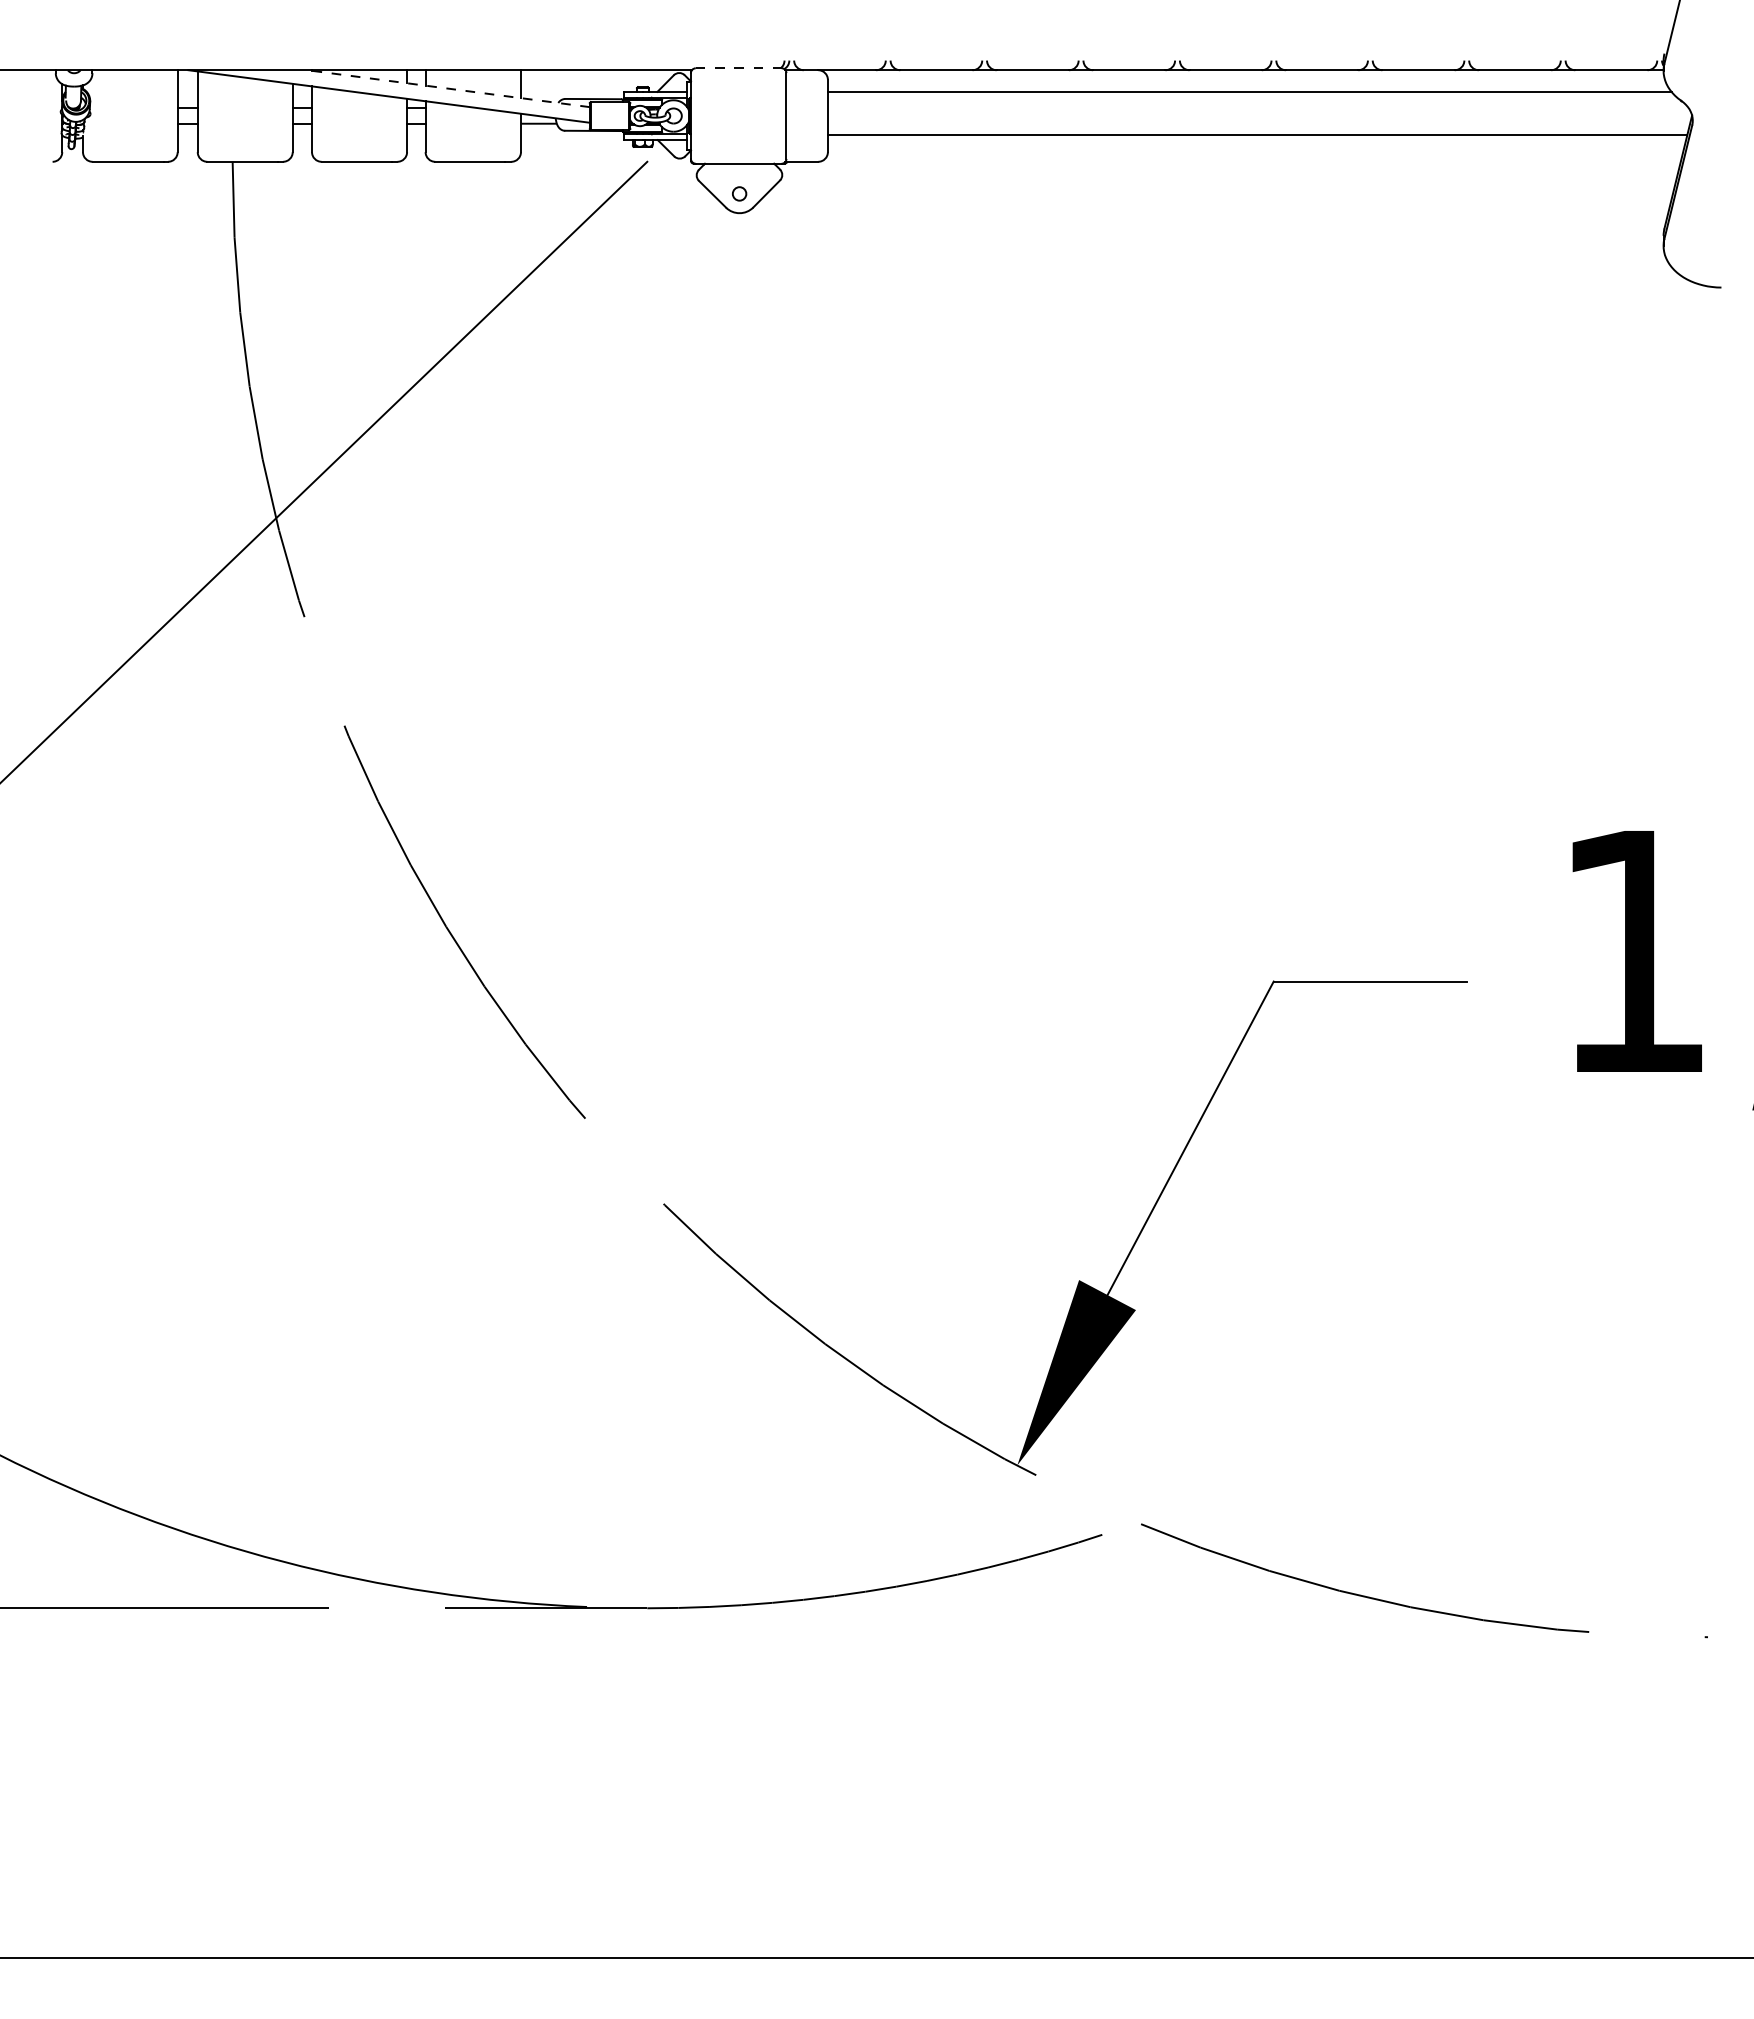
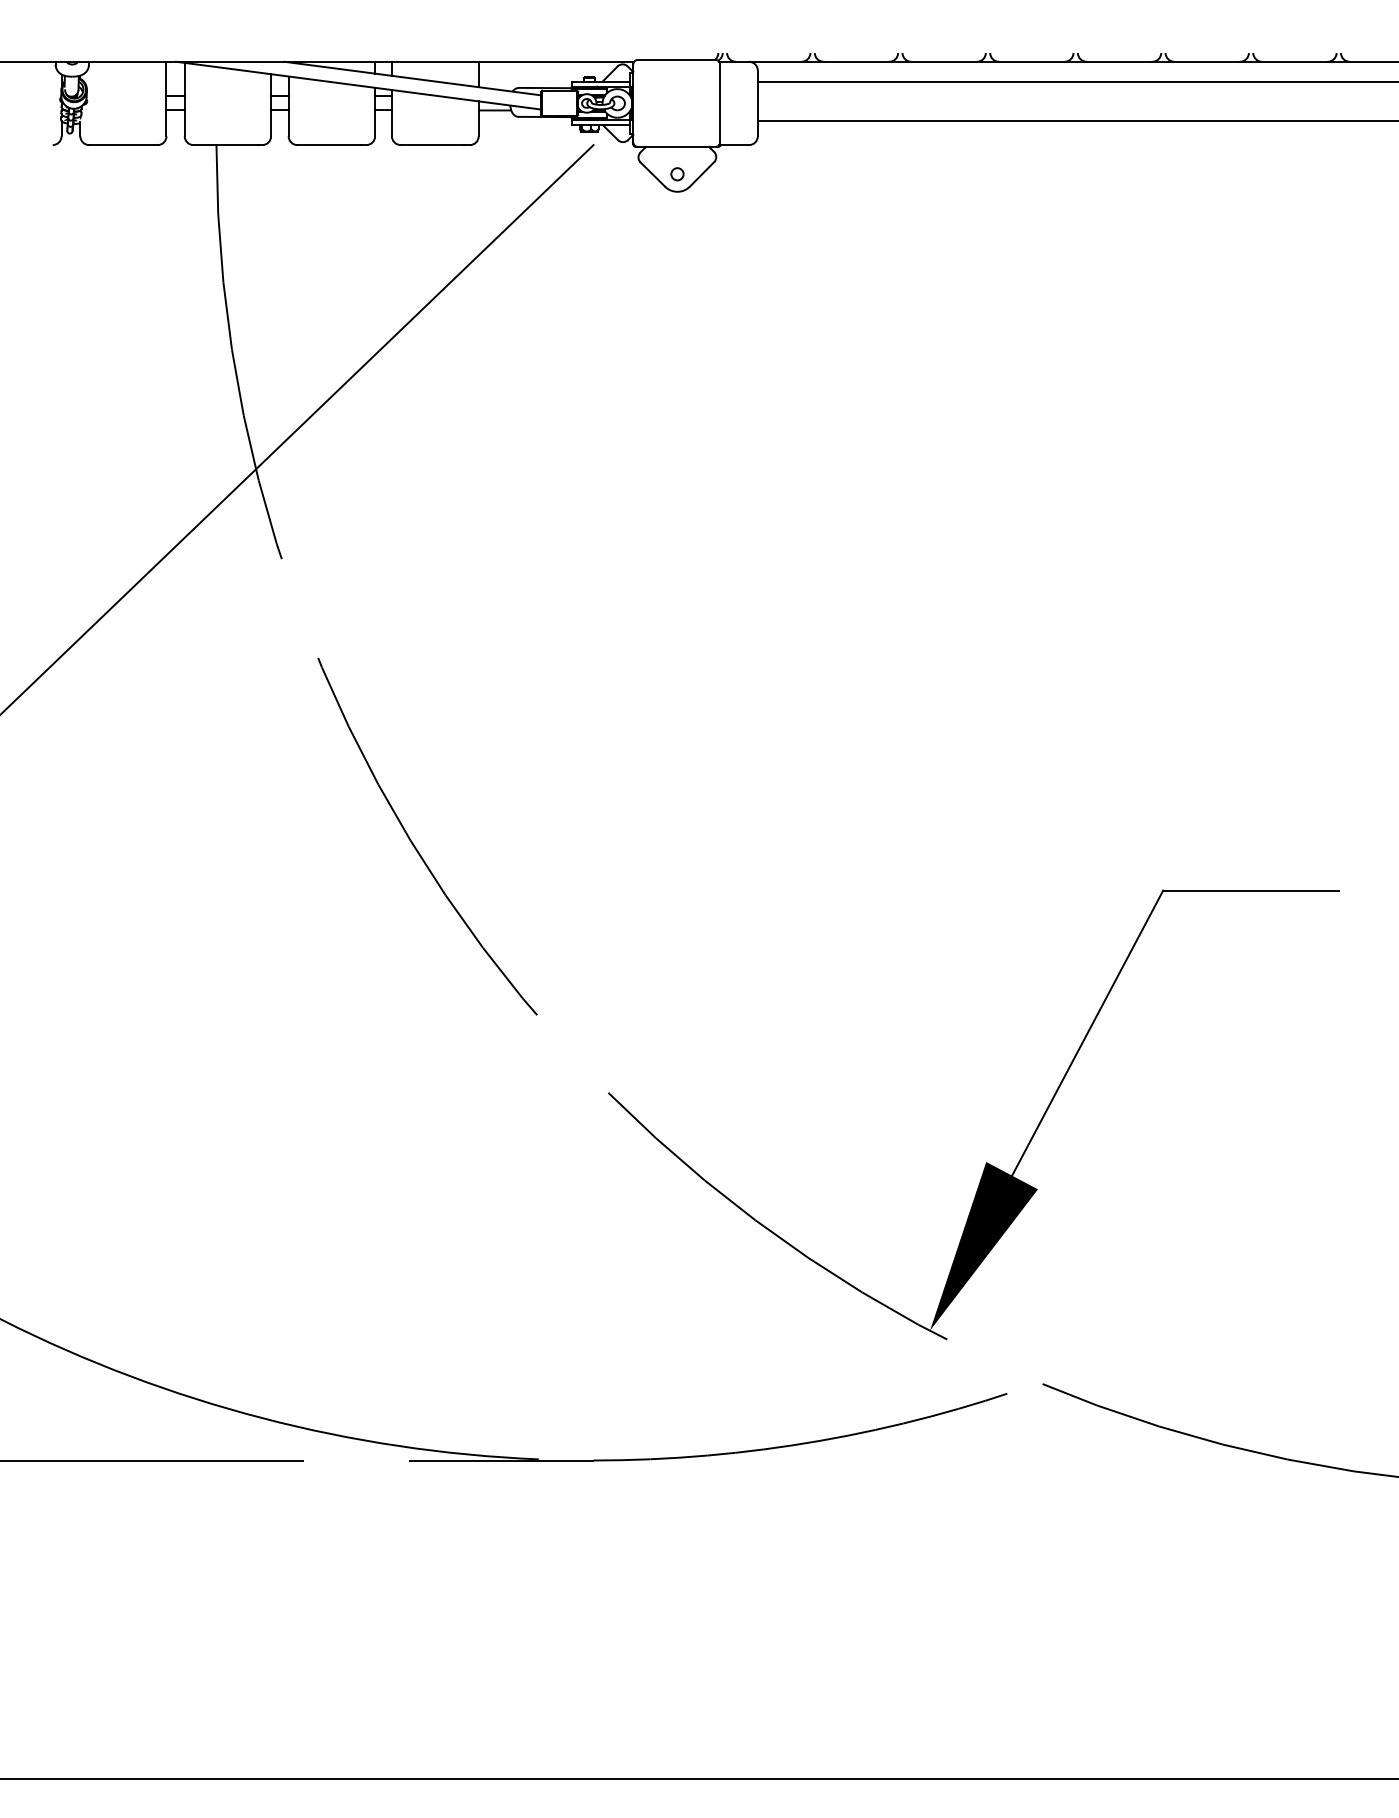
line: (738, 68) -> (676, 60), dashed -> solid
line: (448, 88) -> (412, 78), dashed -> solid

